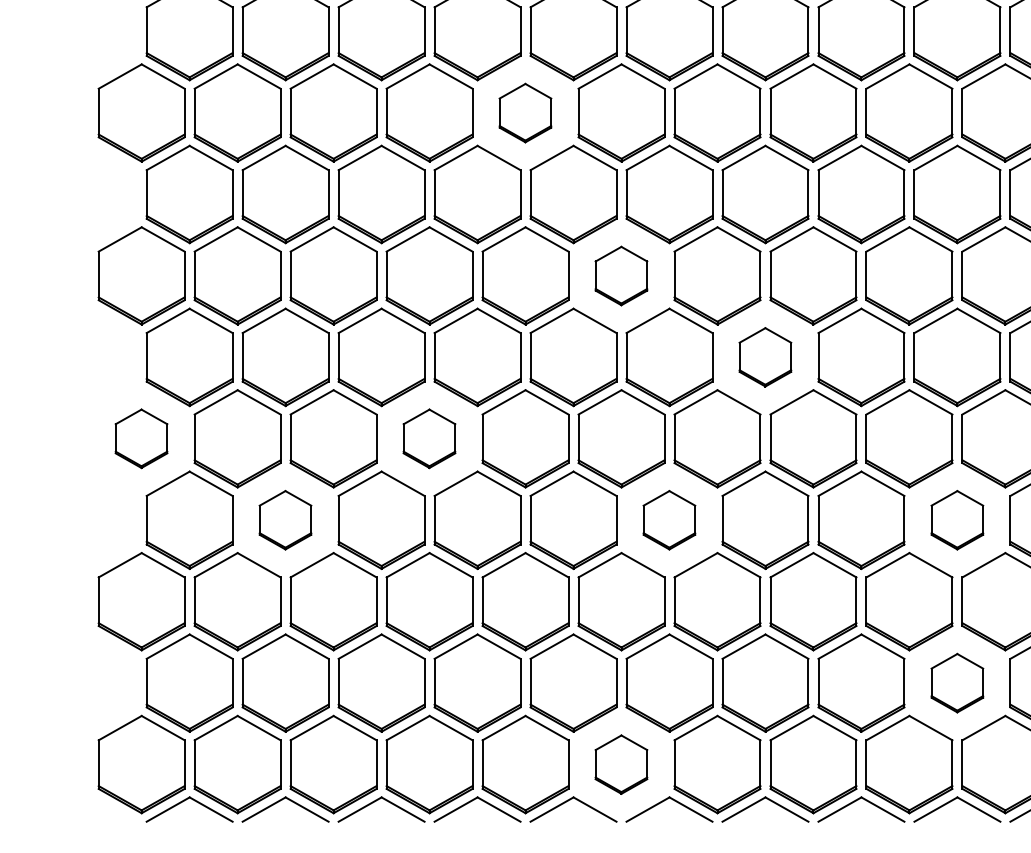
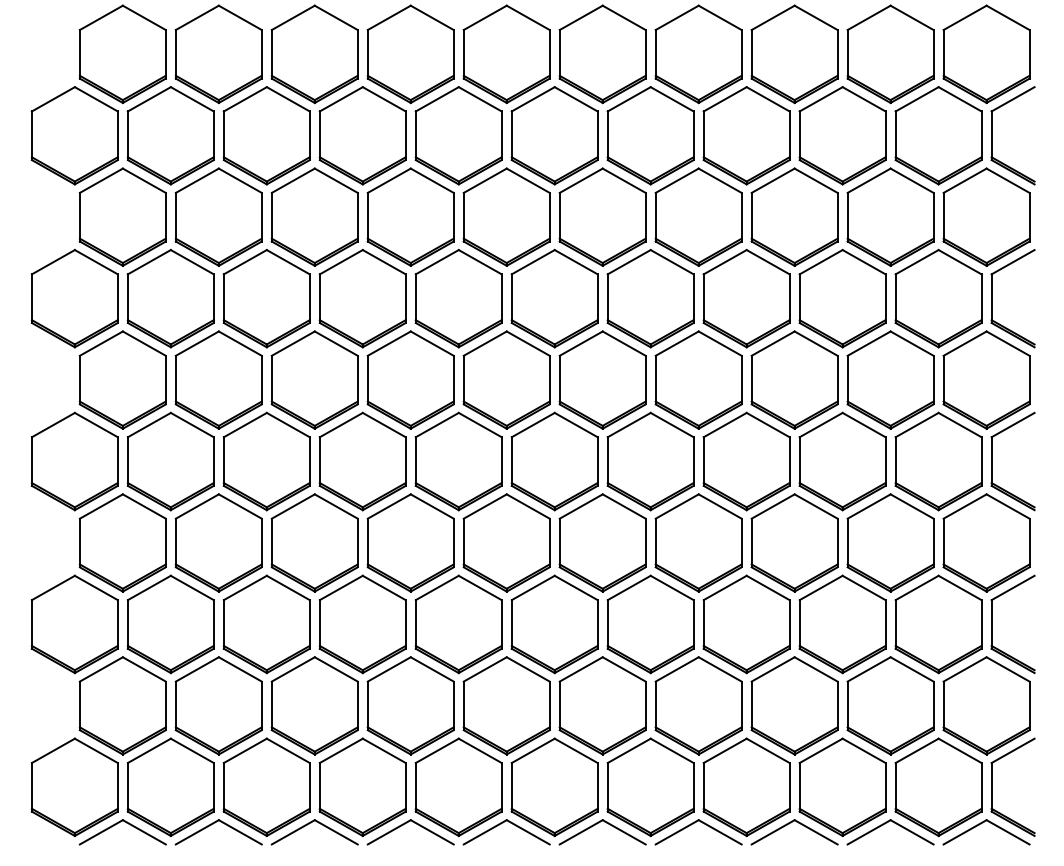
part: (525, 112) -> (458, 135), size x1.67
part: (621, 275) -> (554, 298), size x1.67
part: (765, 356) -> (698, 379), size x1.67
part: (141, 438) -> (74, 461), size x1.67
part: (429, 438) -> (362, 461), size x1.67
part: (285, 519) -> (218, 542), size x1.67
part: (669, 519) -> (602, 542), size x1.67
part: (957, 519) -> (890, 542), size x1.67
part: (957, 682) -> (890, 705), size x1.67
part: (621, 764) -> (554, 787), size x1.67

